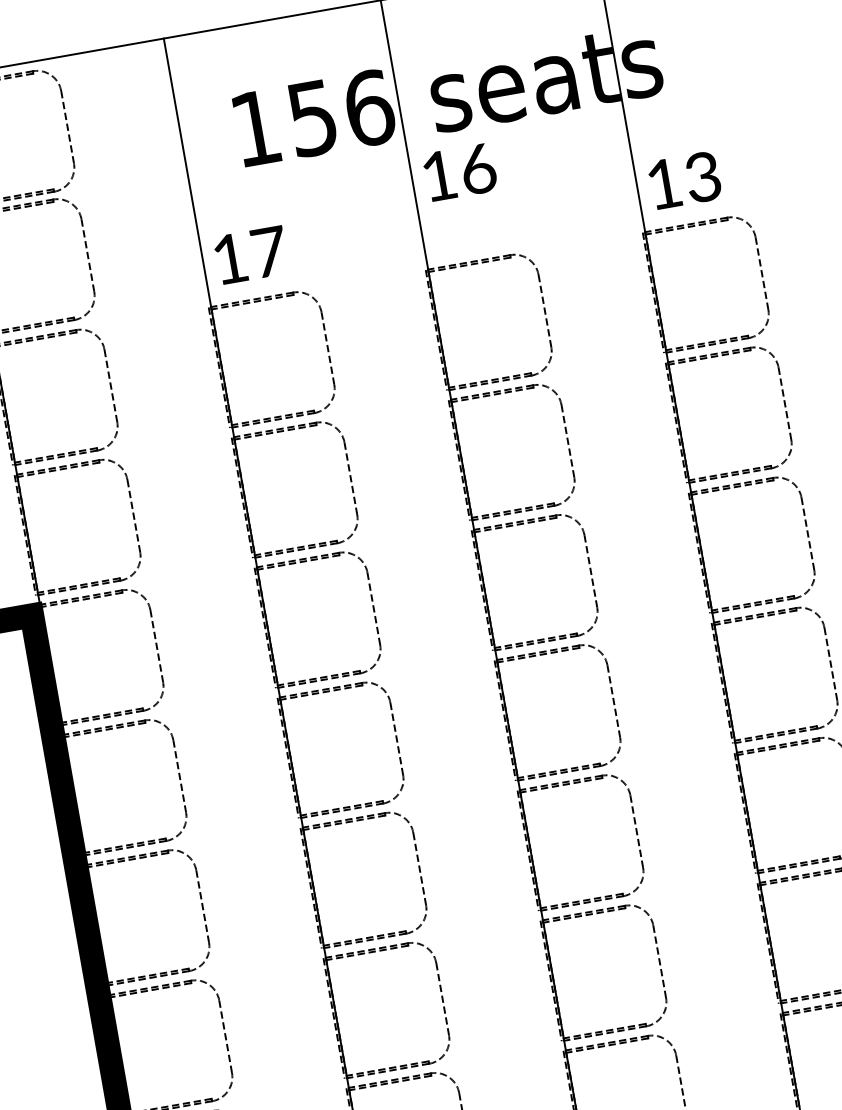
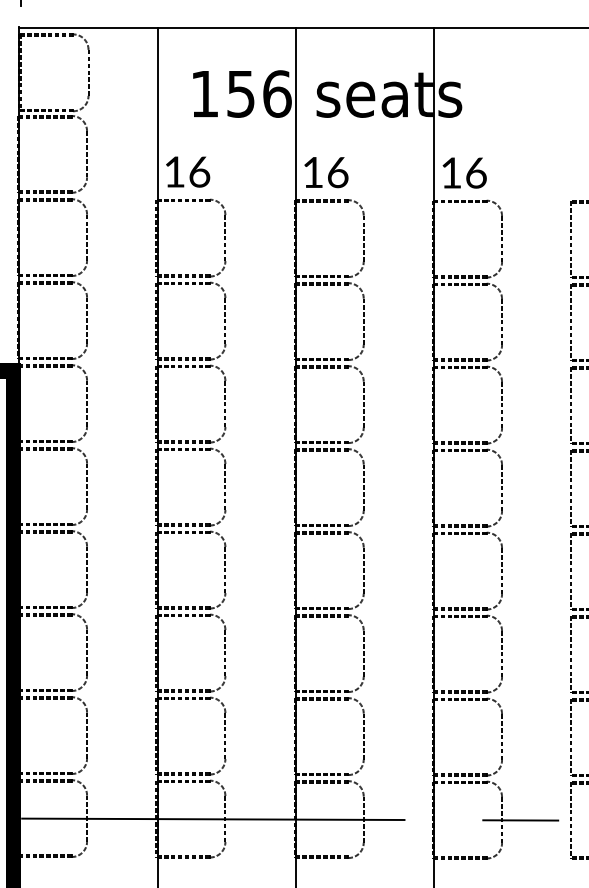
text: (460, 172) -> (326, 172), moved
text: (703, 176) -> (476, 172), 13 -> 16
text: (268, 251) -> (199, 171), 17 -> 16

